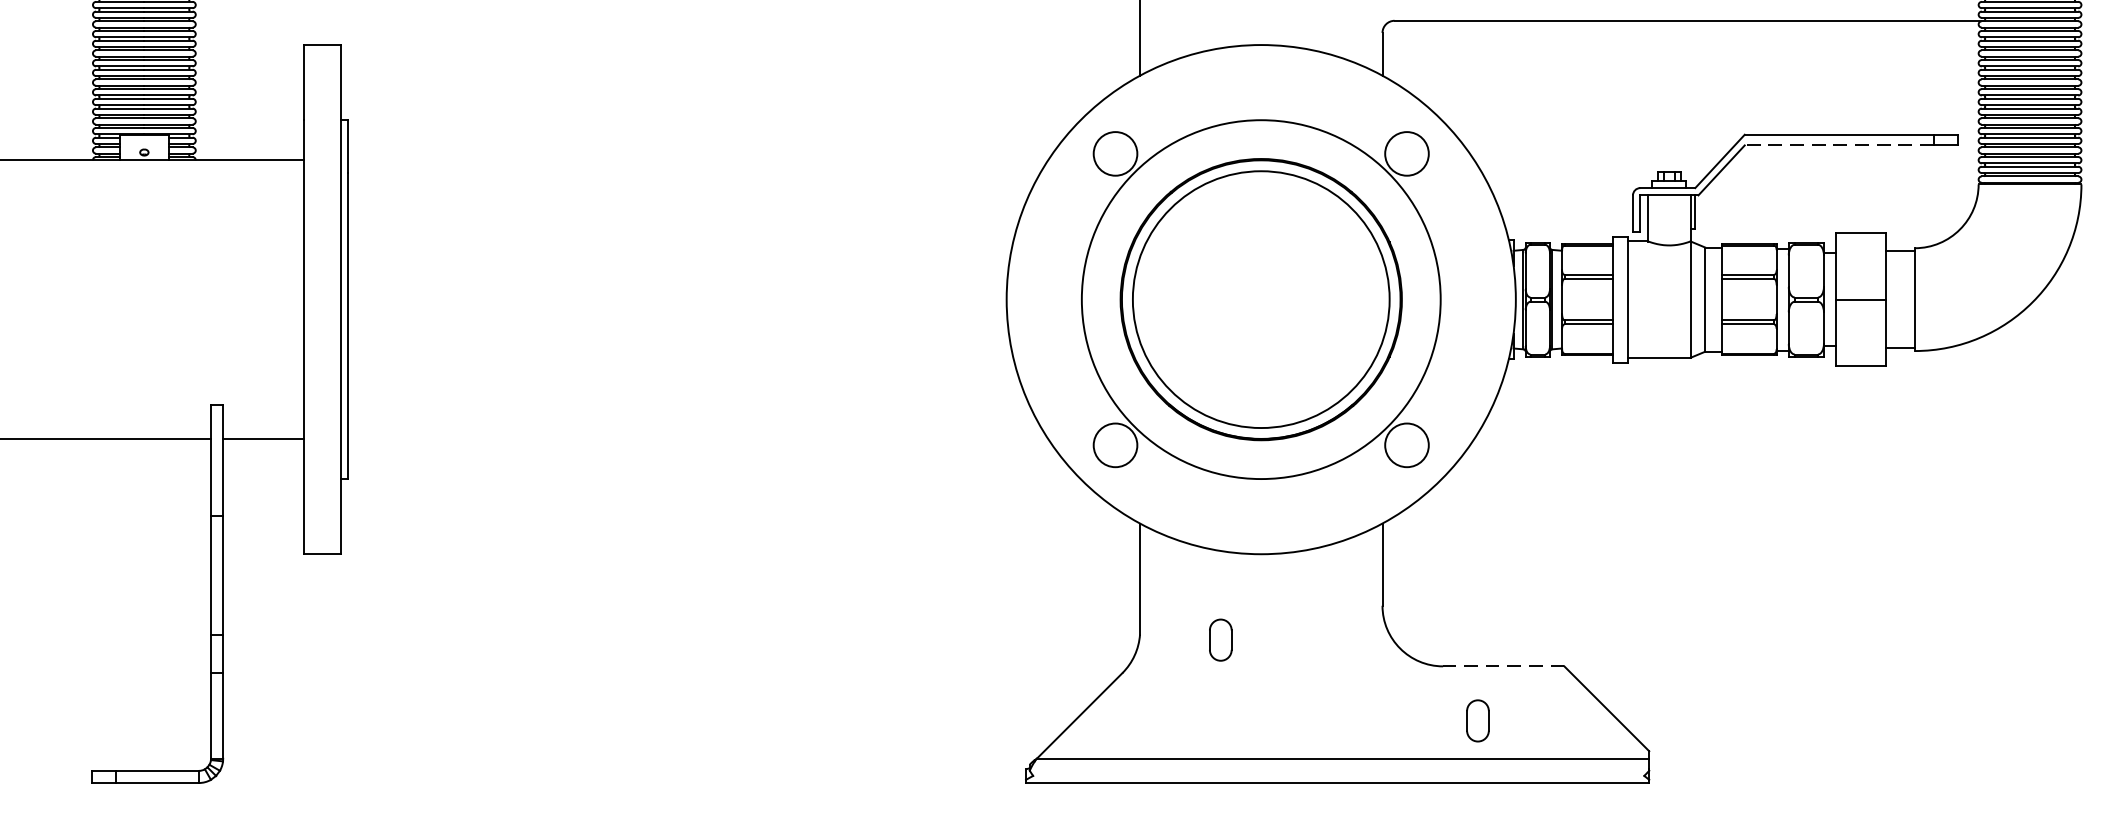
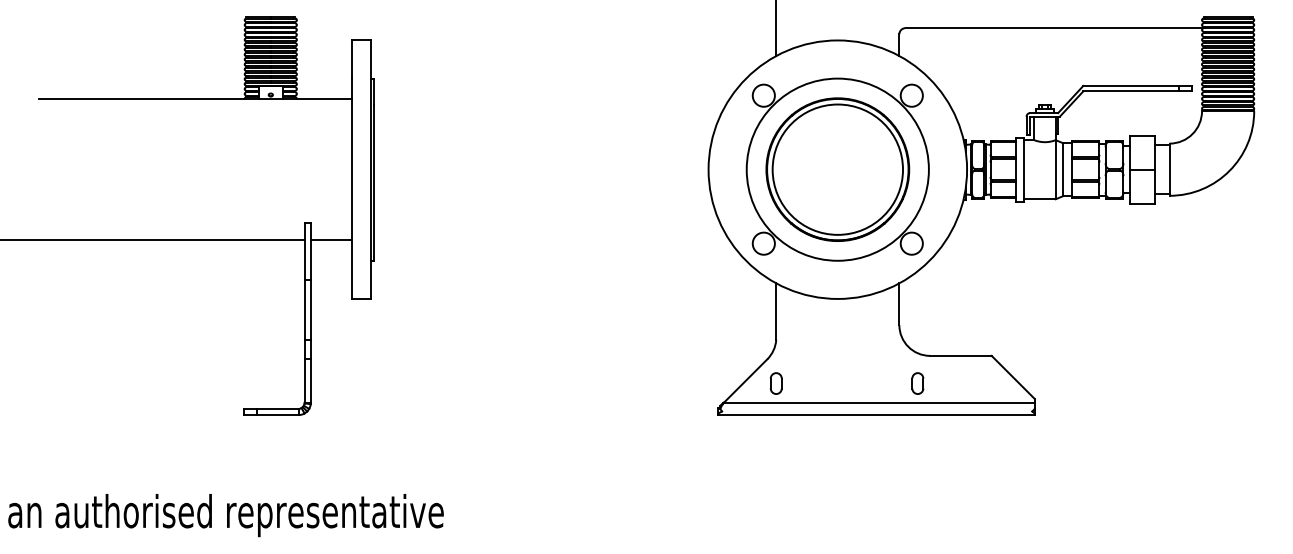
line: (1837, 145) -> (1130, 91), dashed -> solid
part: (1219, 639) -> (775, 383), moved
line: (1502, 665) -> (960, 355), dashed -> solid
part: (1477, 720) -> (917, 383), moved

